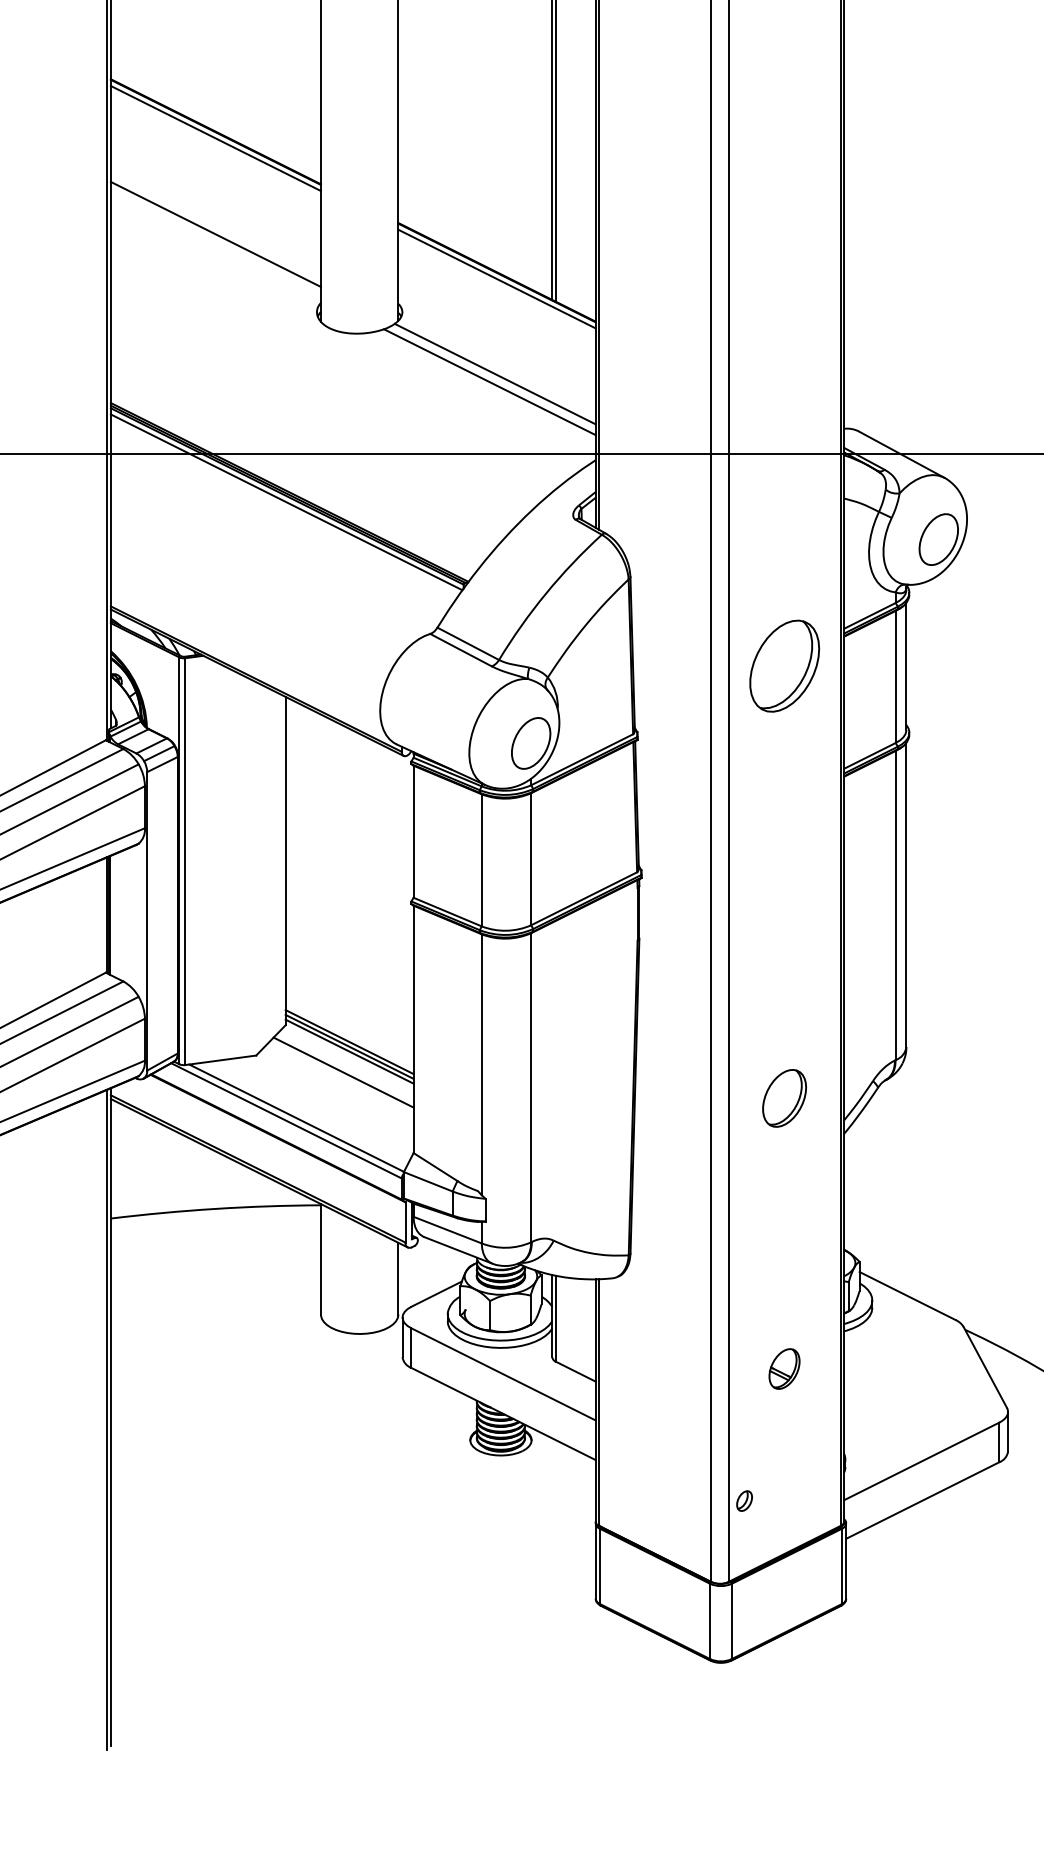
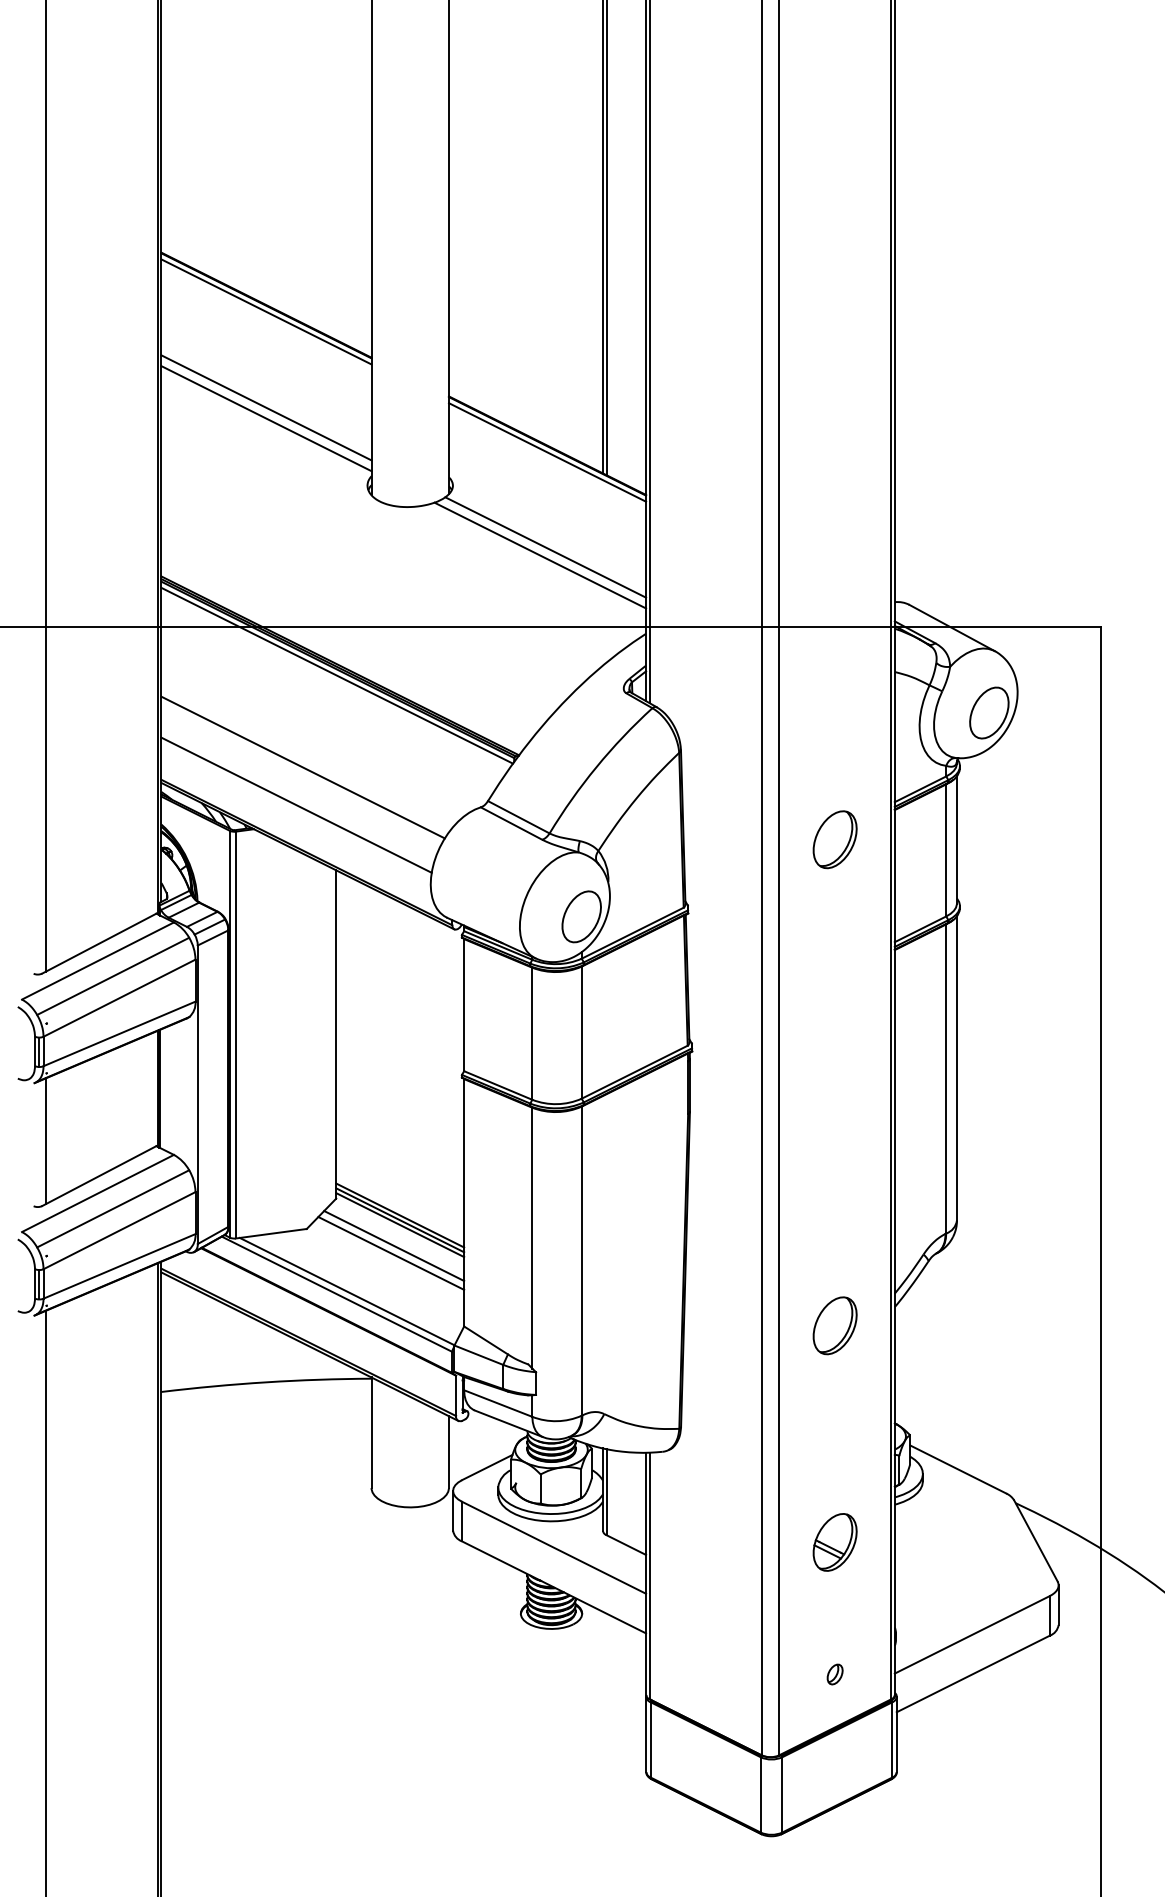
line: (215, 245) -> (266, 418), added
line: (251, 594) -> (302, 767), added
line: (245, 631) -> (296, 804), added
part: (783, 666) -> (834, 839), size x0.62
line: (340, 1080) -> (391, 1253), added
part: (783, 1098) -> (834, 1325), moved
part: (783, 1369) -> (834, 1542), size x1.43
part: (743, 1501) -> (834, 1674), moved

